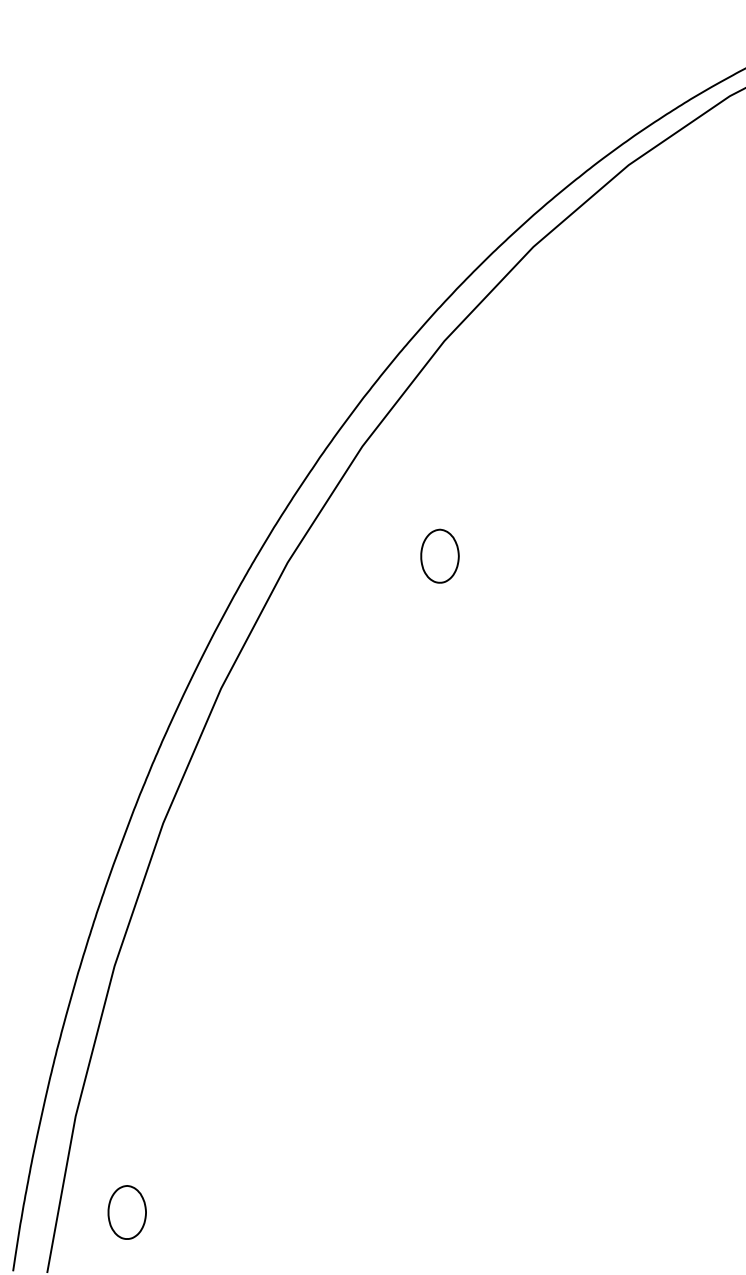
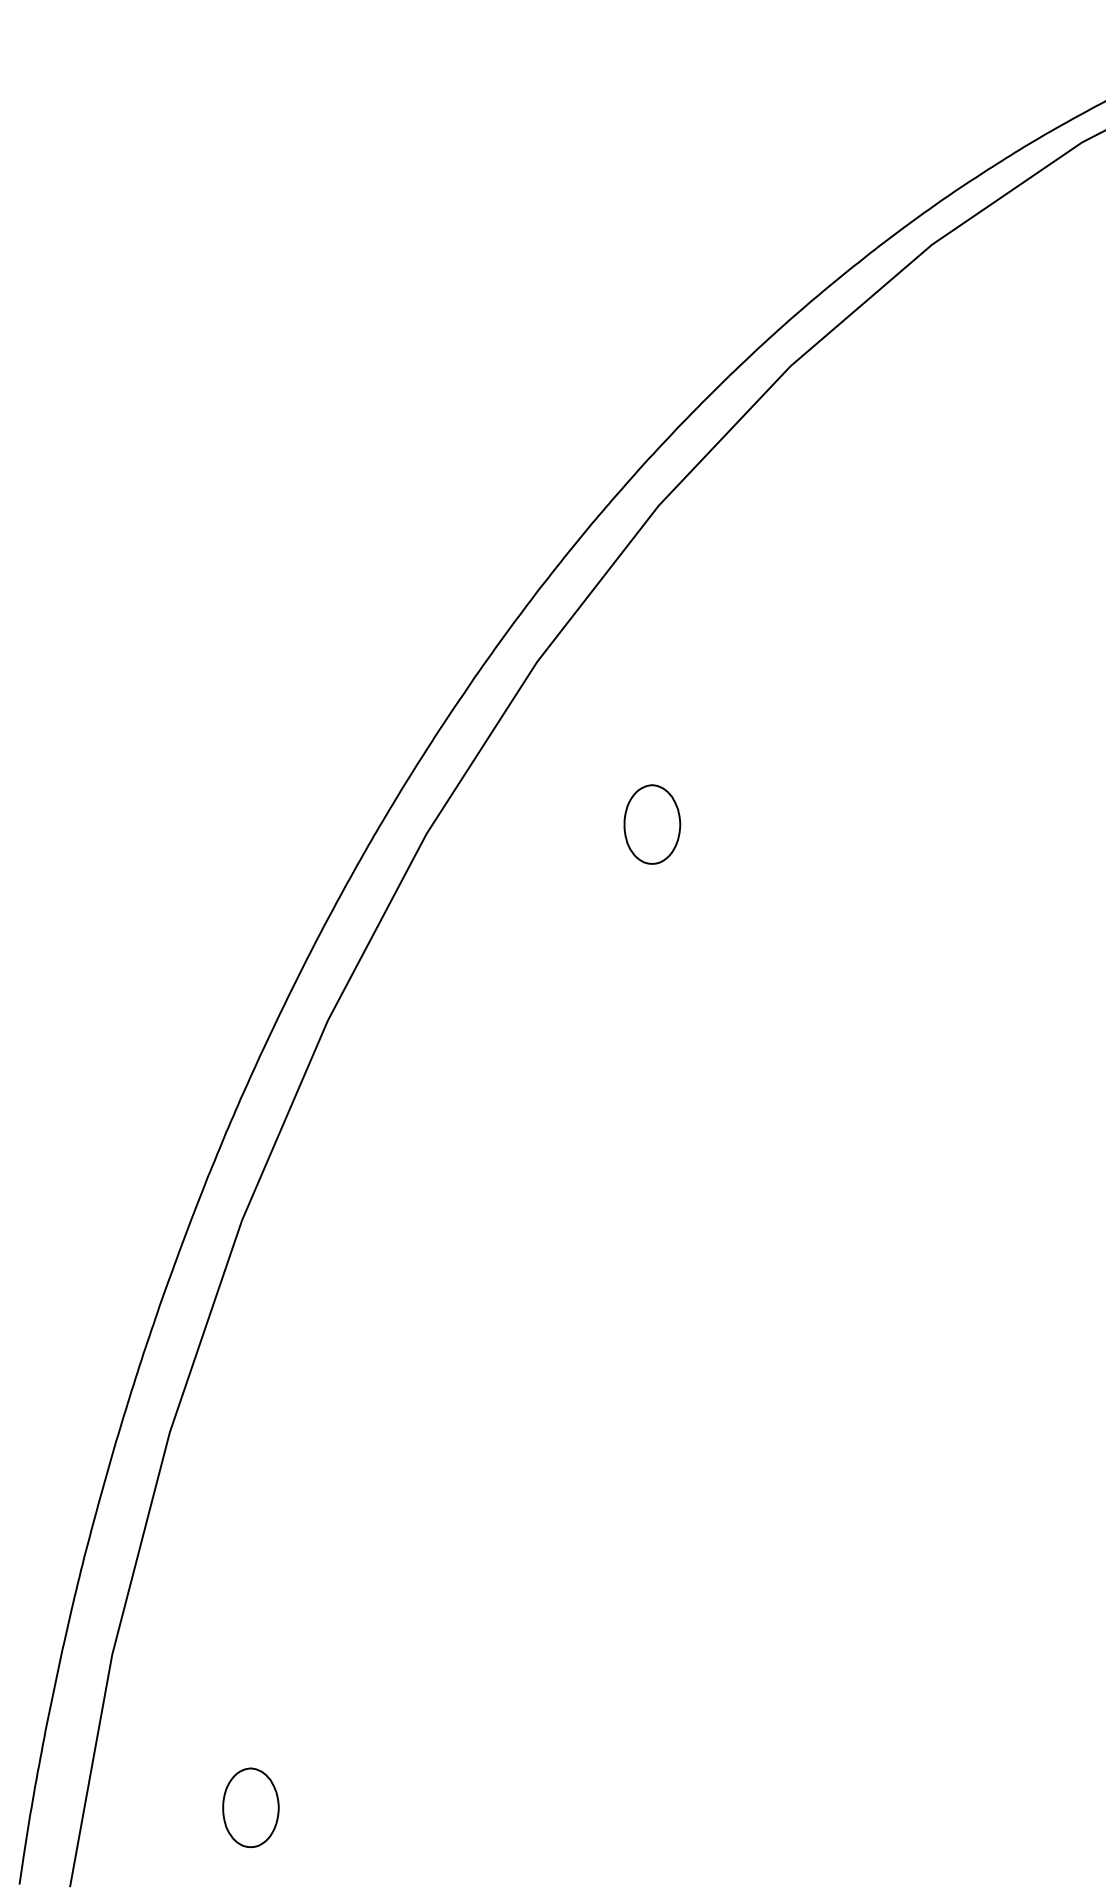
part: (126, 1212) -> (249, 1807), moved

